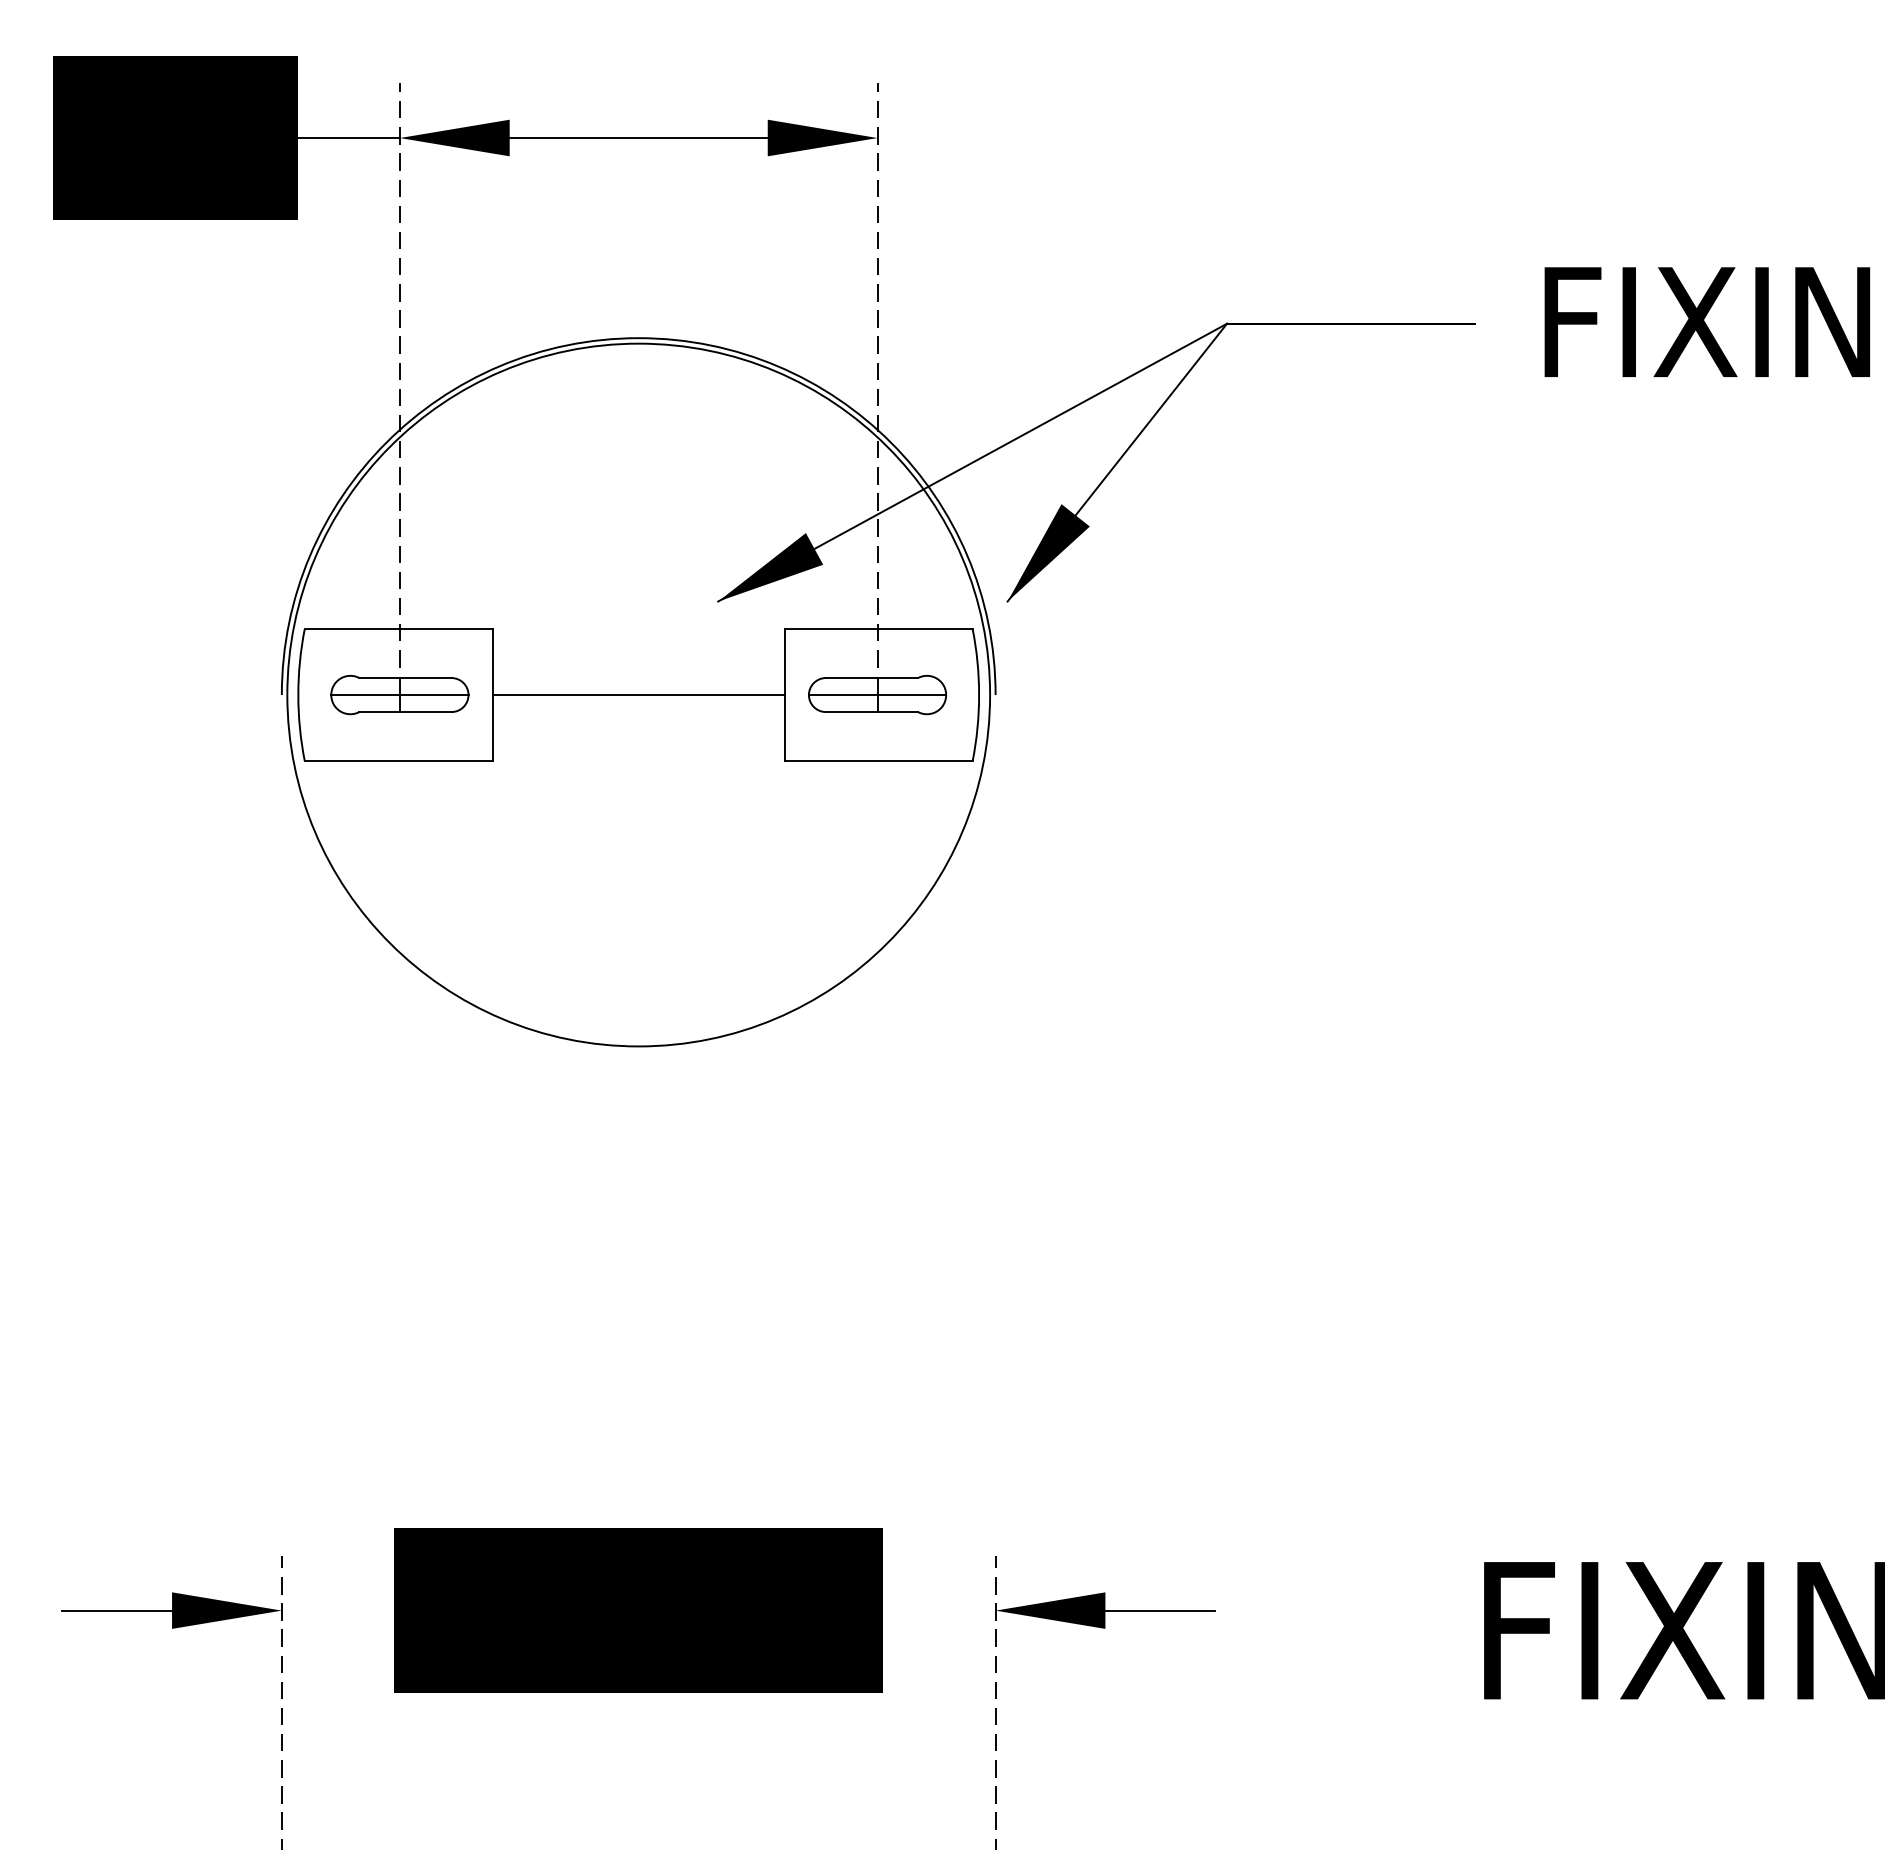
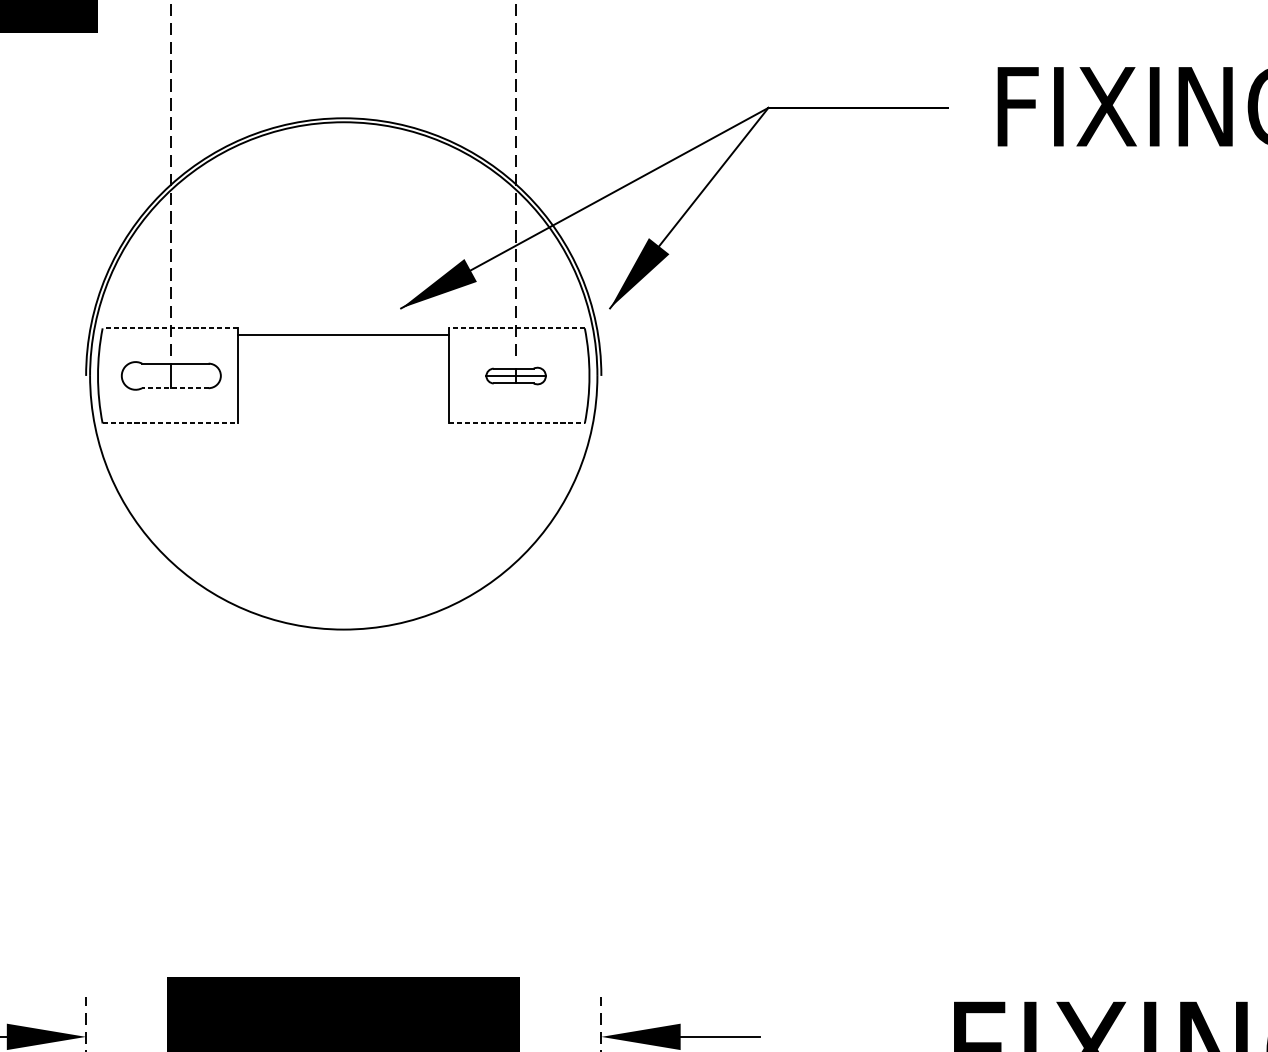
line: (398, 629) -> (170, 328), solid -> dashed
line: (878, 629) -> (516, 328), solid -> dashed
line: (399, 695) -> (171, 376), removed
line: (638, 695) -> (343, 335), moved
part: (877, 695) -> (516, 376), size x0.6
line: (404, 712) -> (174, 388), solid -> dashed
line: (398, 760) -> (170, 423), solid -> dashed
line: (878, 760) -> (516, 423), solid -> dashed

